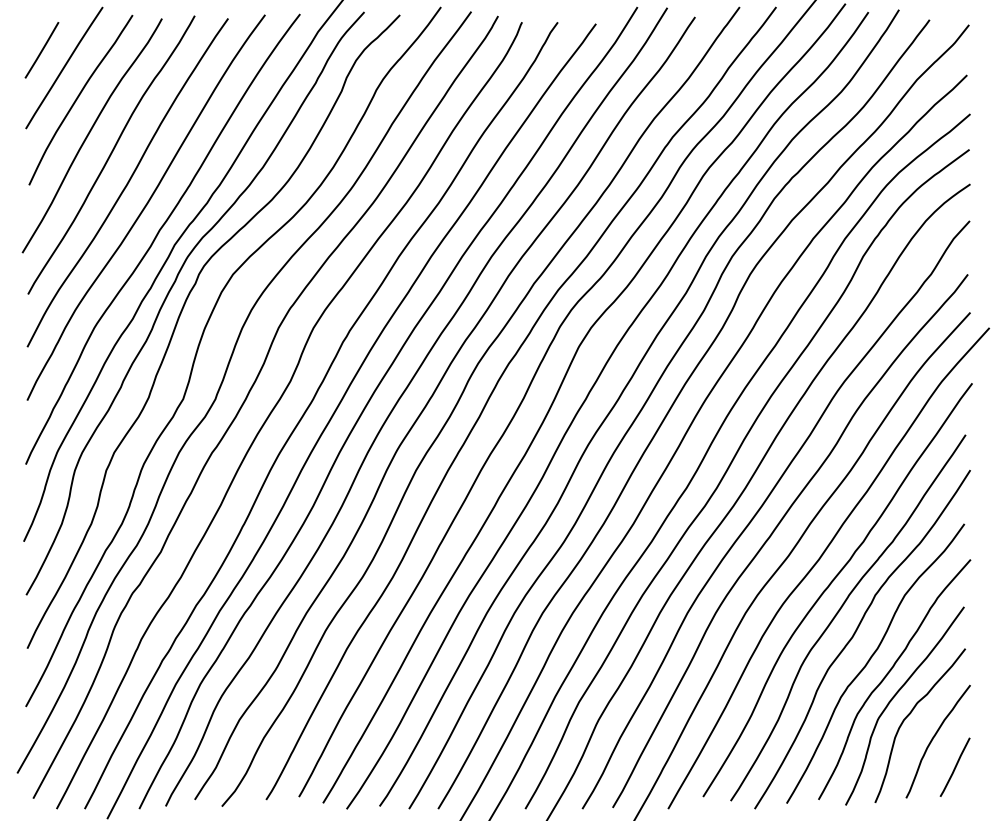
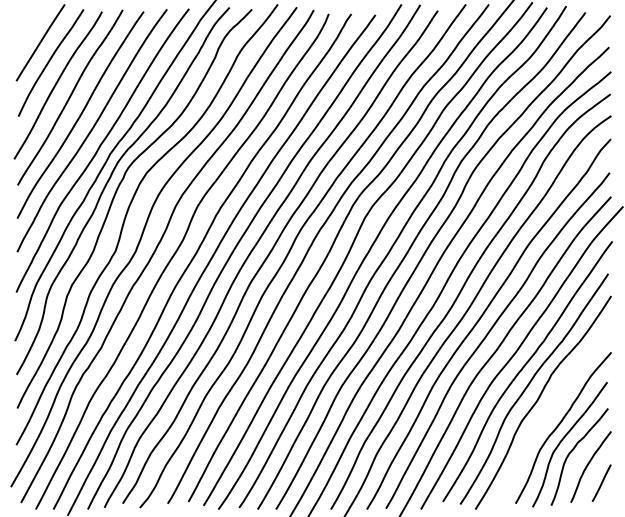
line: (41, 50) -> (26, 31), removed
curve: (870, 661) -> (548, 416), removed

